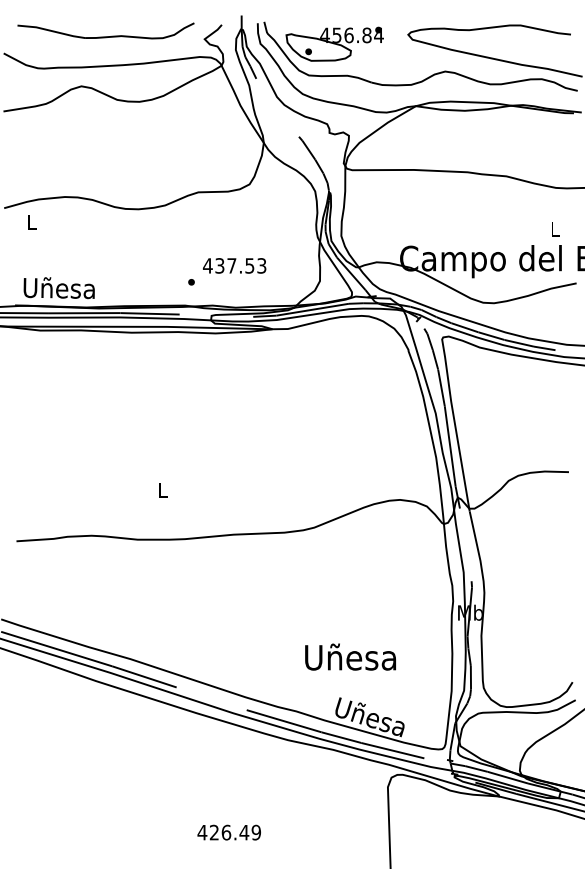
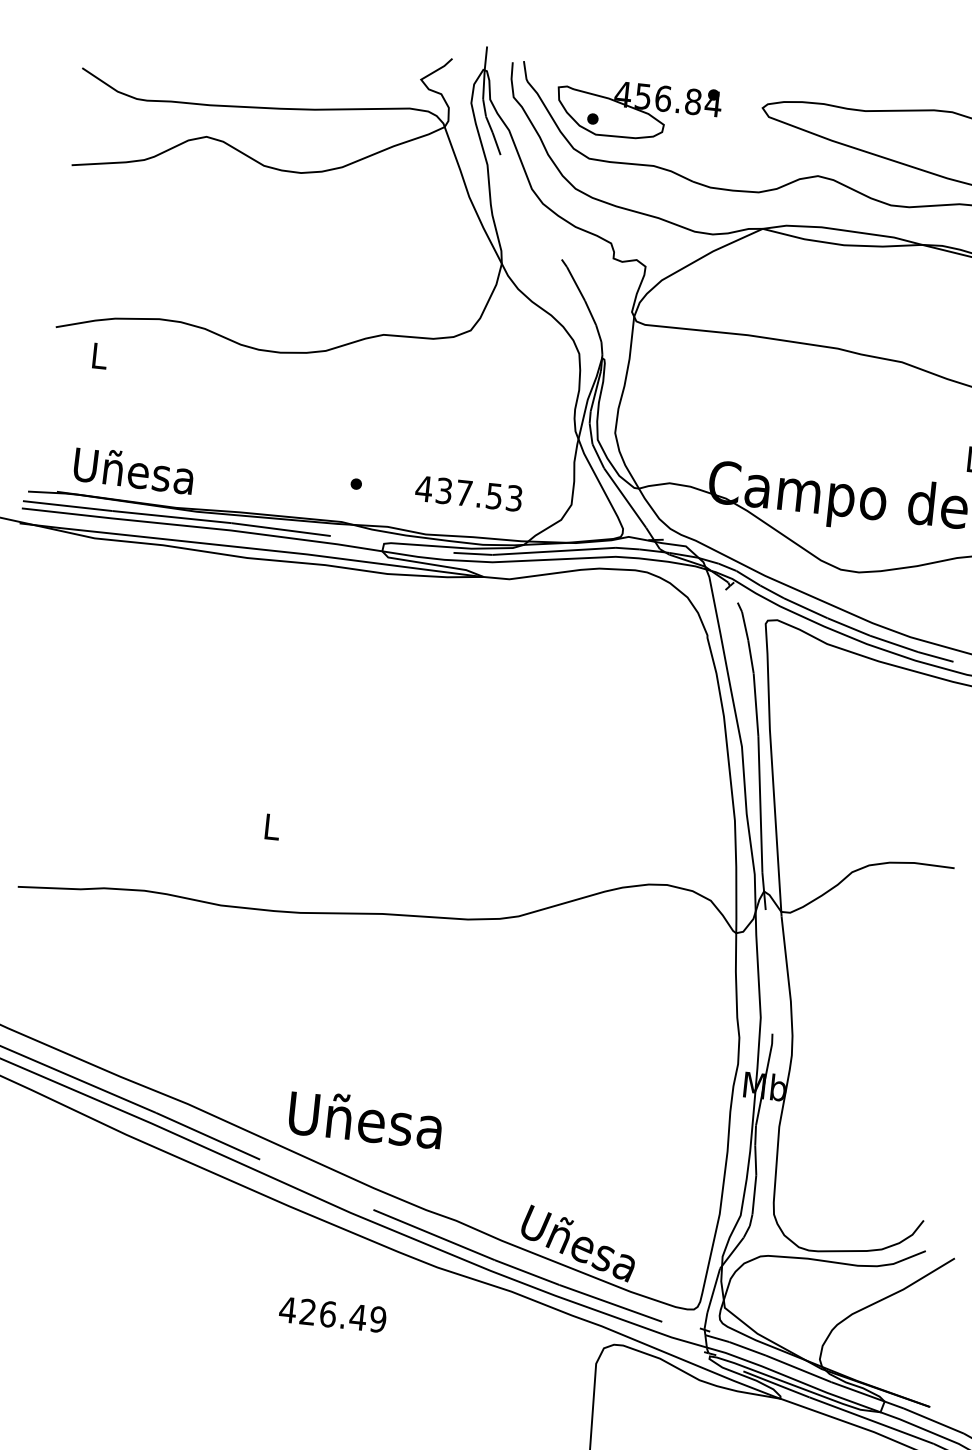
part: (105, 30) -> (256, 47), removed
text: (234, 265) -> (468, 492), moved
text: (350, 656) -> (365, 1118), moved
text: (228, 832) -> (331, 1314), moved

